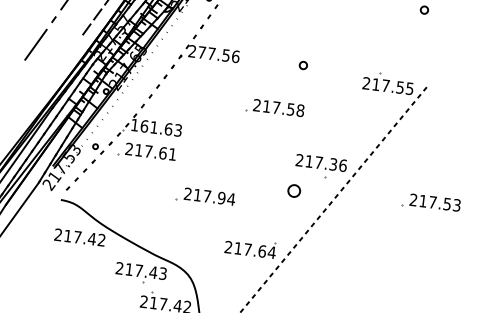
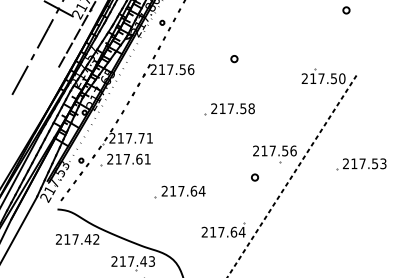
text: (201, 52) -> (161, 69), 277.56 -> 217.56
part: (303, 66) -> (234, 59), moved
text: (410, 88) -> (342, 78), 217.55 -> 217.50
text: (155, 126) -> (130, 137), 161.63 -> 217.71
text: (333, 163) -> (285, 150), 217.36 -> 217.56
part: (295, 191) -> (255, 177), size x0.62
text: (221, 197) -> (193, 190), 217.94 -> 217.64
part: (431, 203) -> (361, 164), moved

